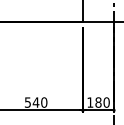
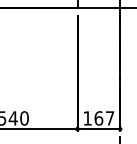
text: (102, 102) -> (104, 118), 180 -> 167

